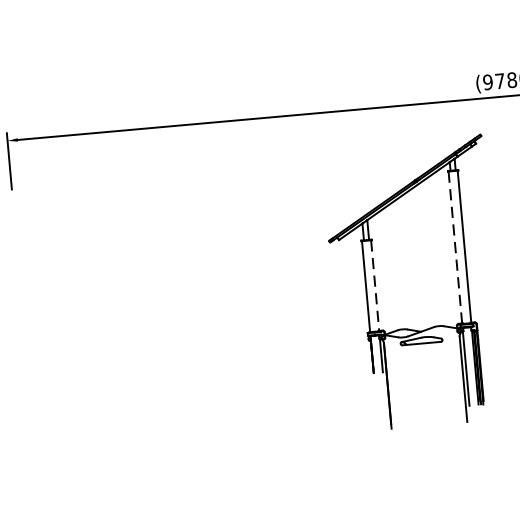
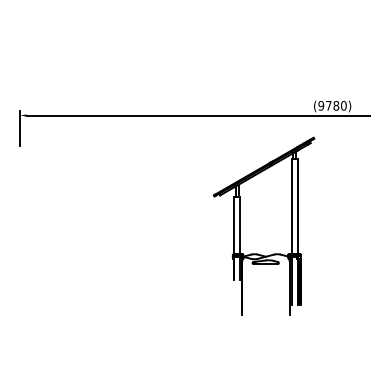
line: (454, 247) -> (291, 206), dashed -> solid
line: (375, 287) -> (240, 226), dashed -> solid

